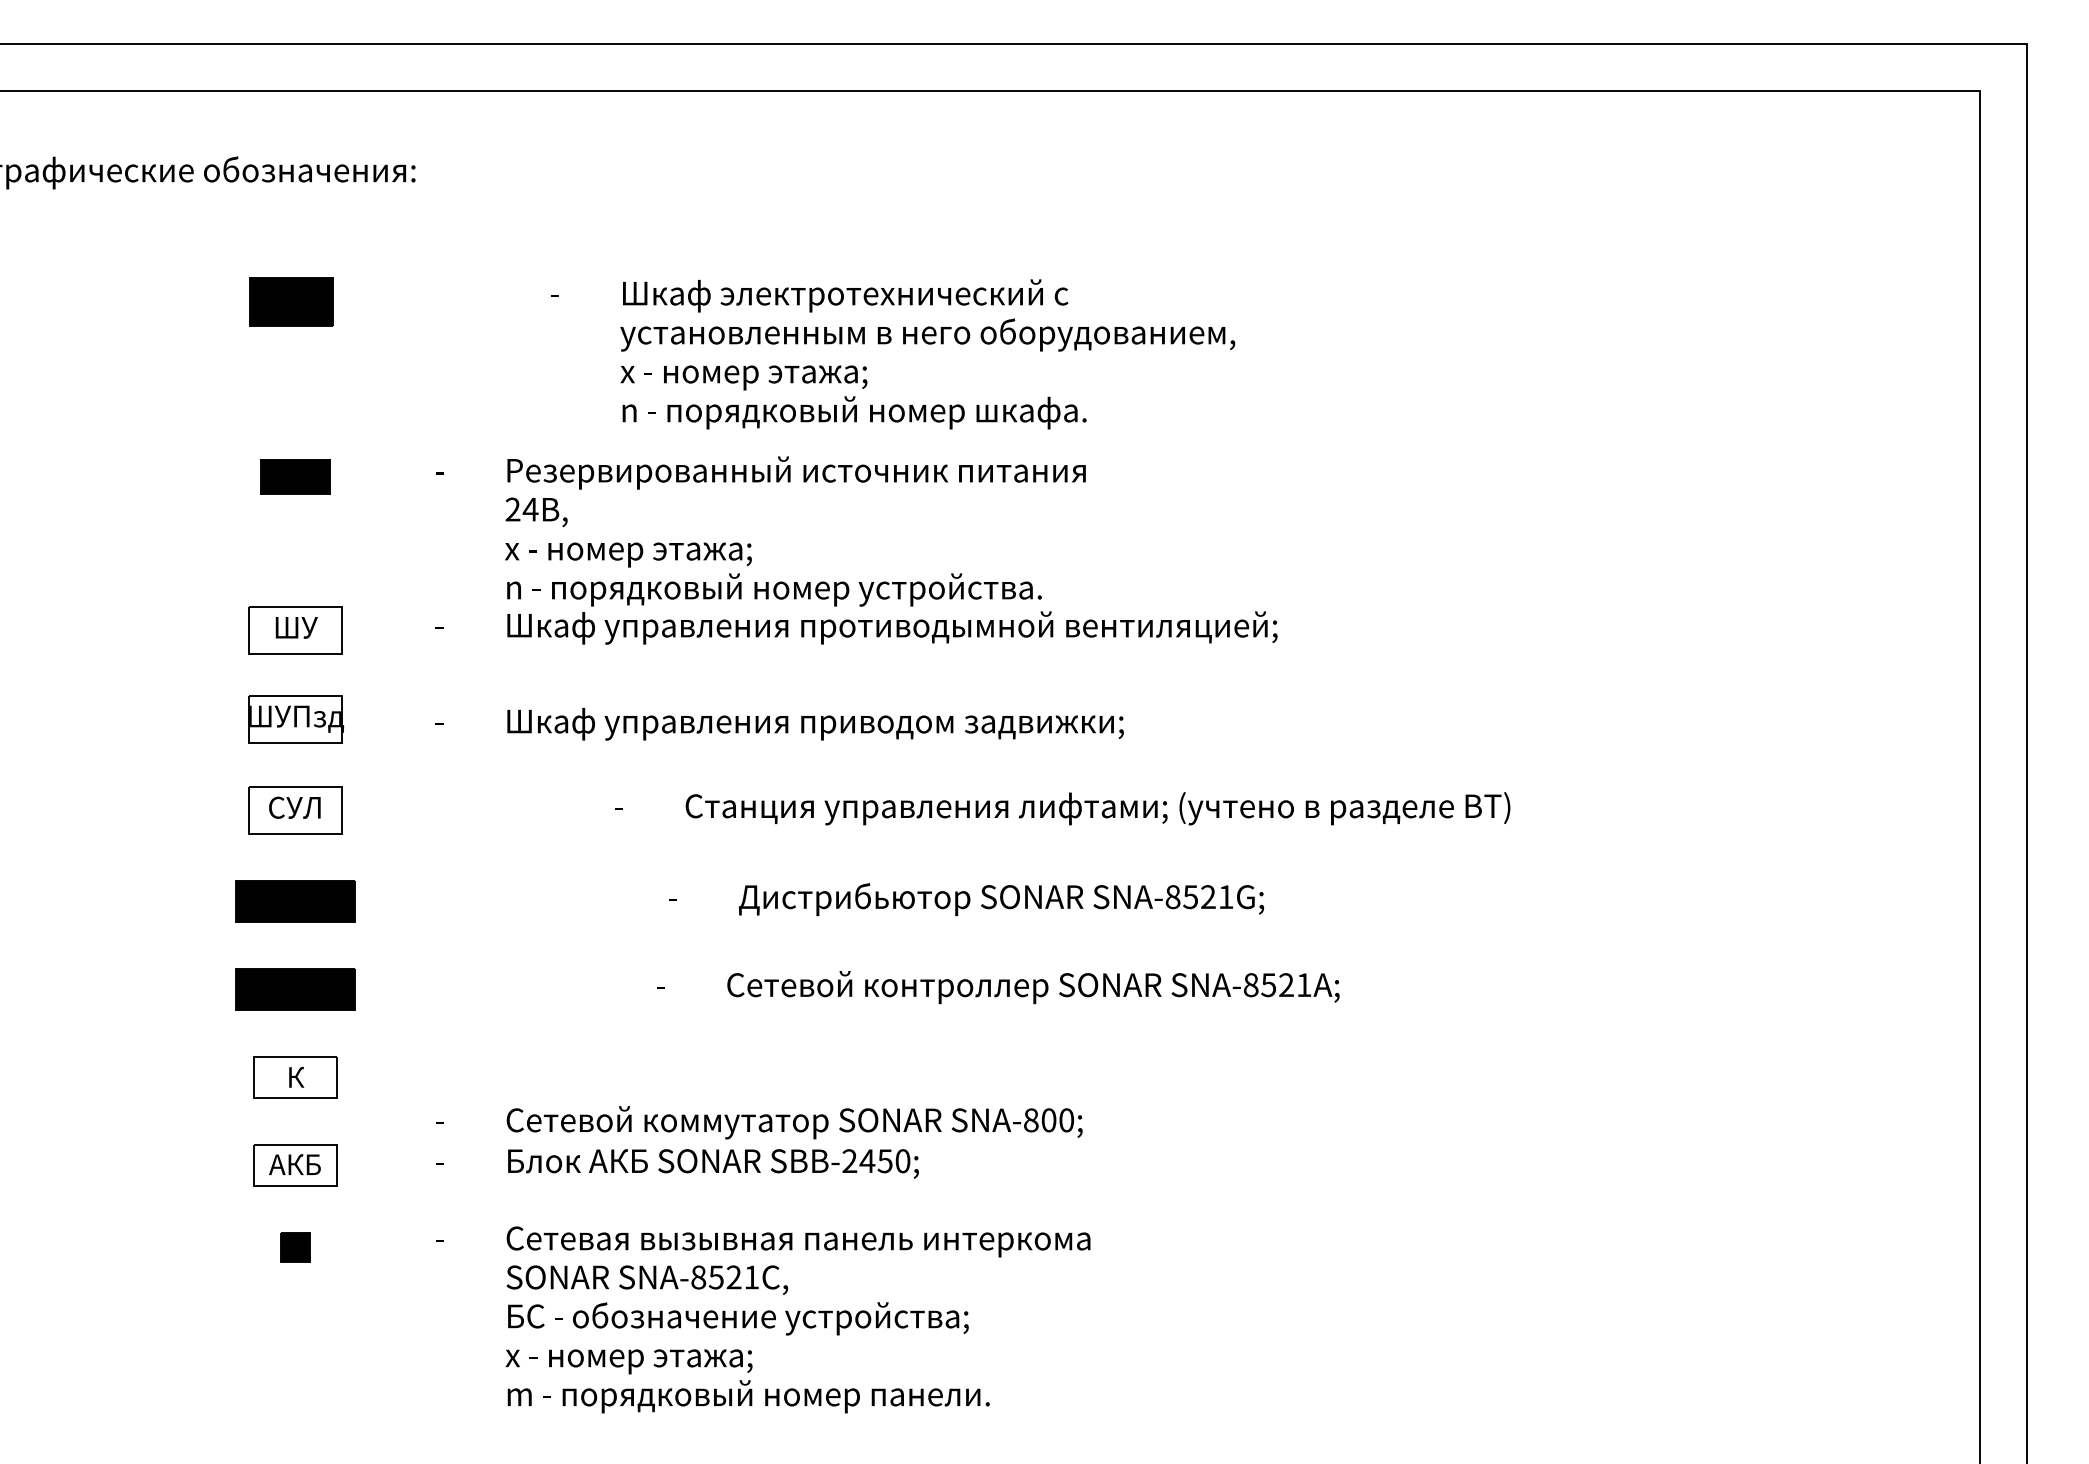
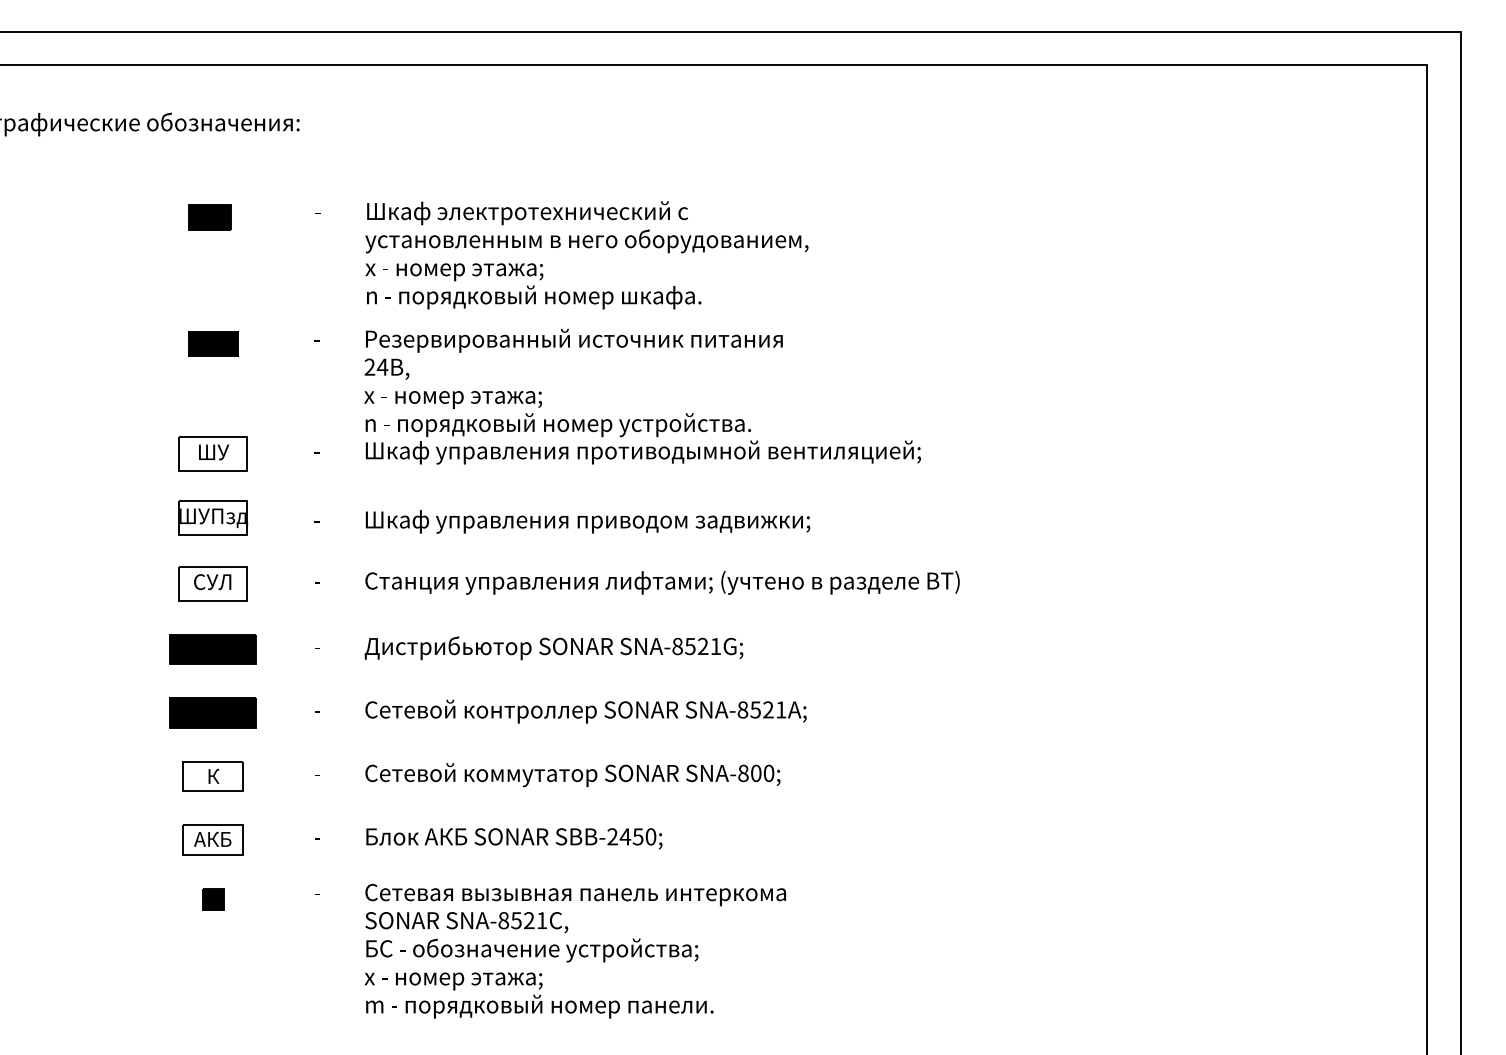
part: (290, 301) -> (209, 217), size x0.71
text: (892, 354) -> (561, 255), moved
text: (1063, 808) -> (637, 582), moved
text: (967, 899) -> (529, 648), moved
text: (998, 987) -> (560, 711), moved
text: (759, 1123) -> (547, 775), moved

